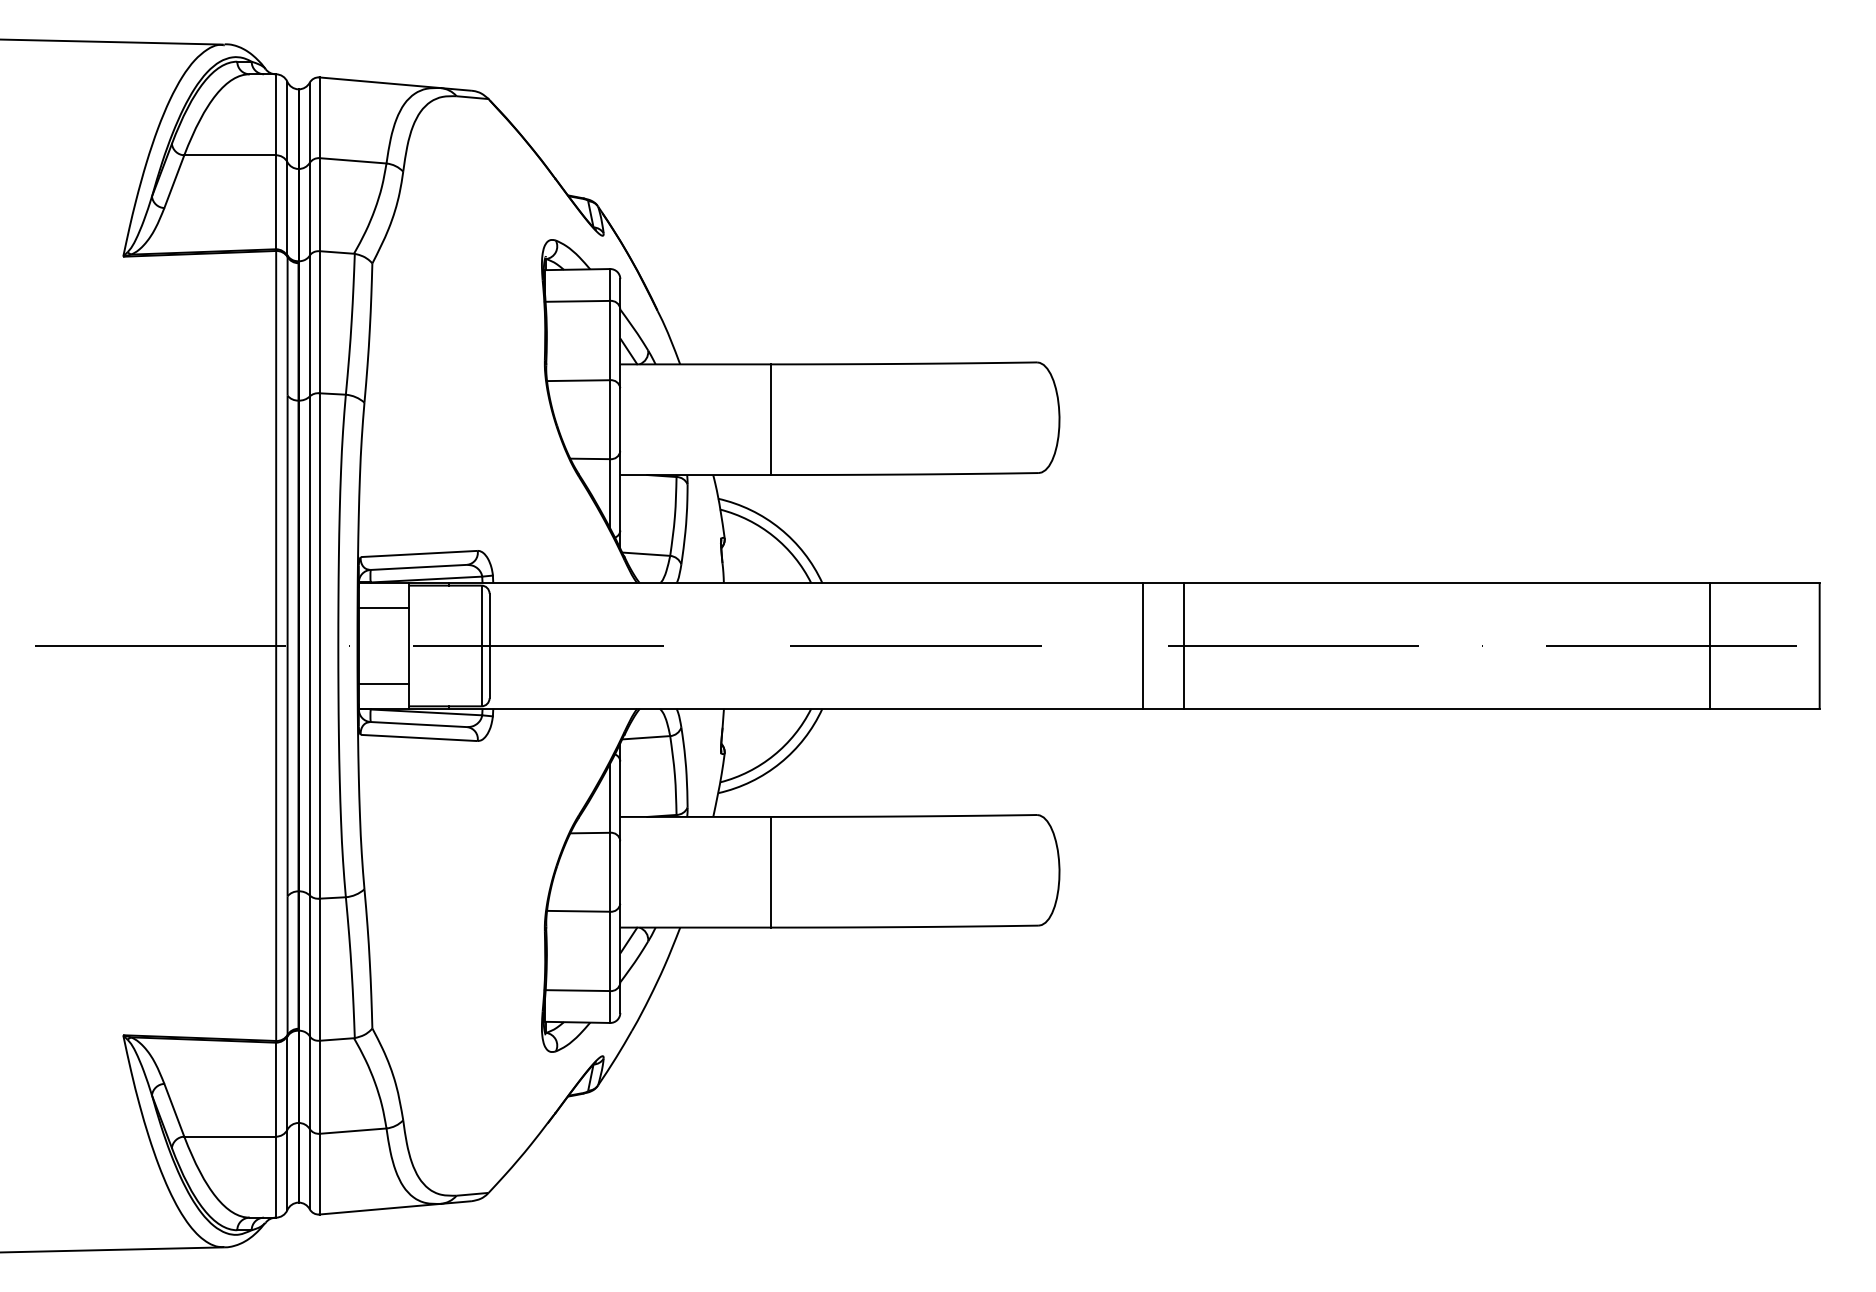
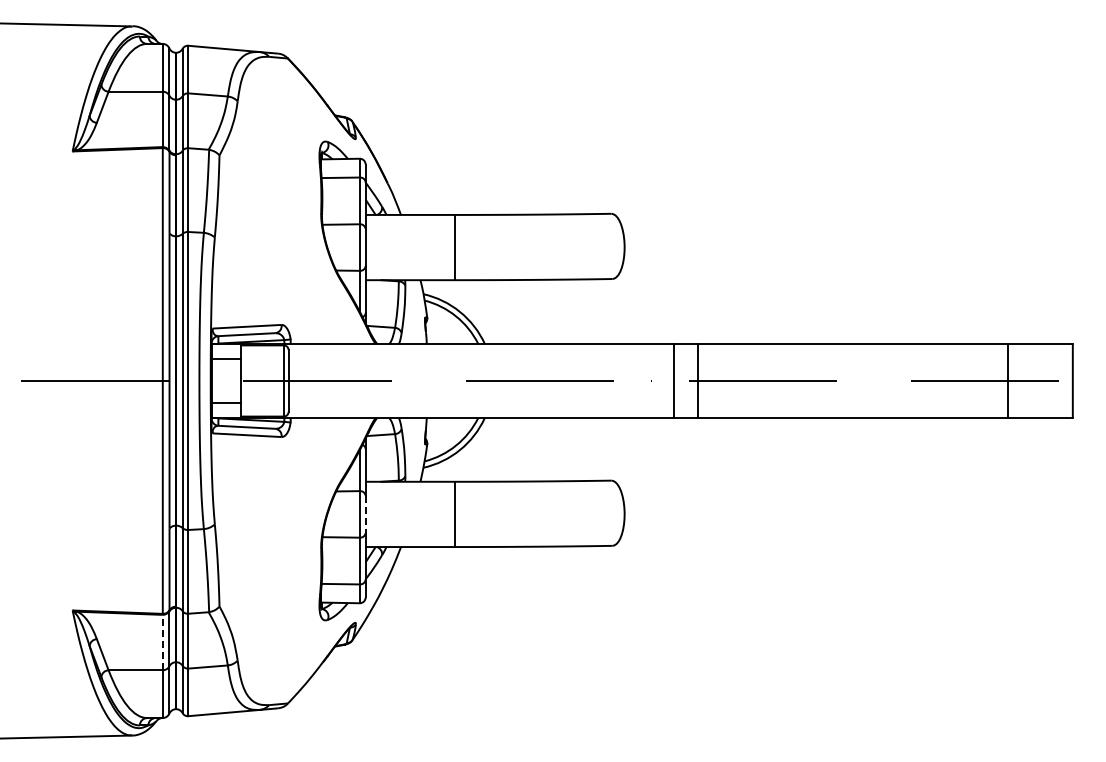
line: (619, 872) -> (365, 514), solid -> dashed
line: (275, 1089) -> (162, 642), solid -> dashed

